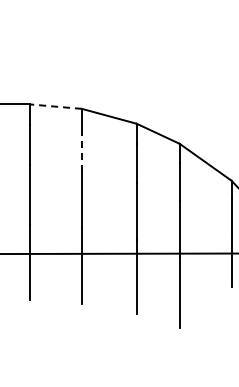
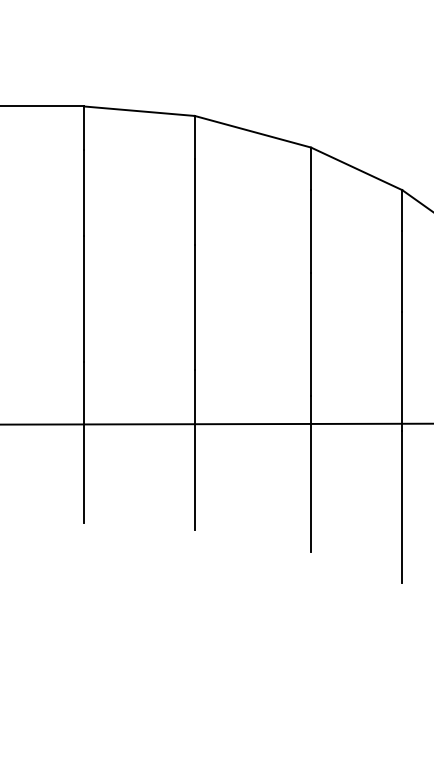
line: (55, 106) -> (138, 110), dashed -> solid
line: (82, 149) -> (195, 202), dashed -> solid

